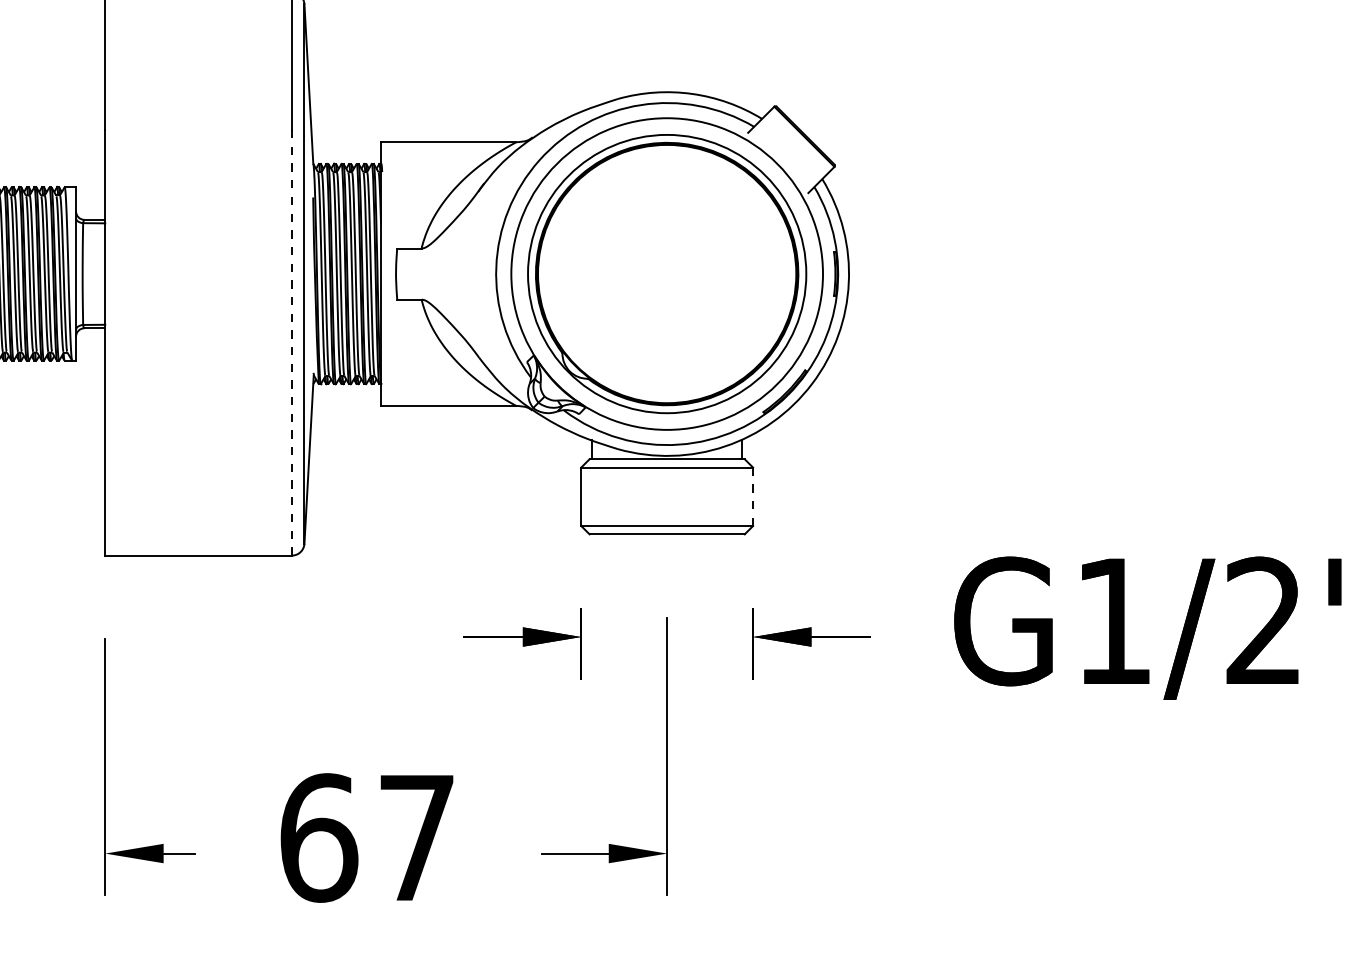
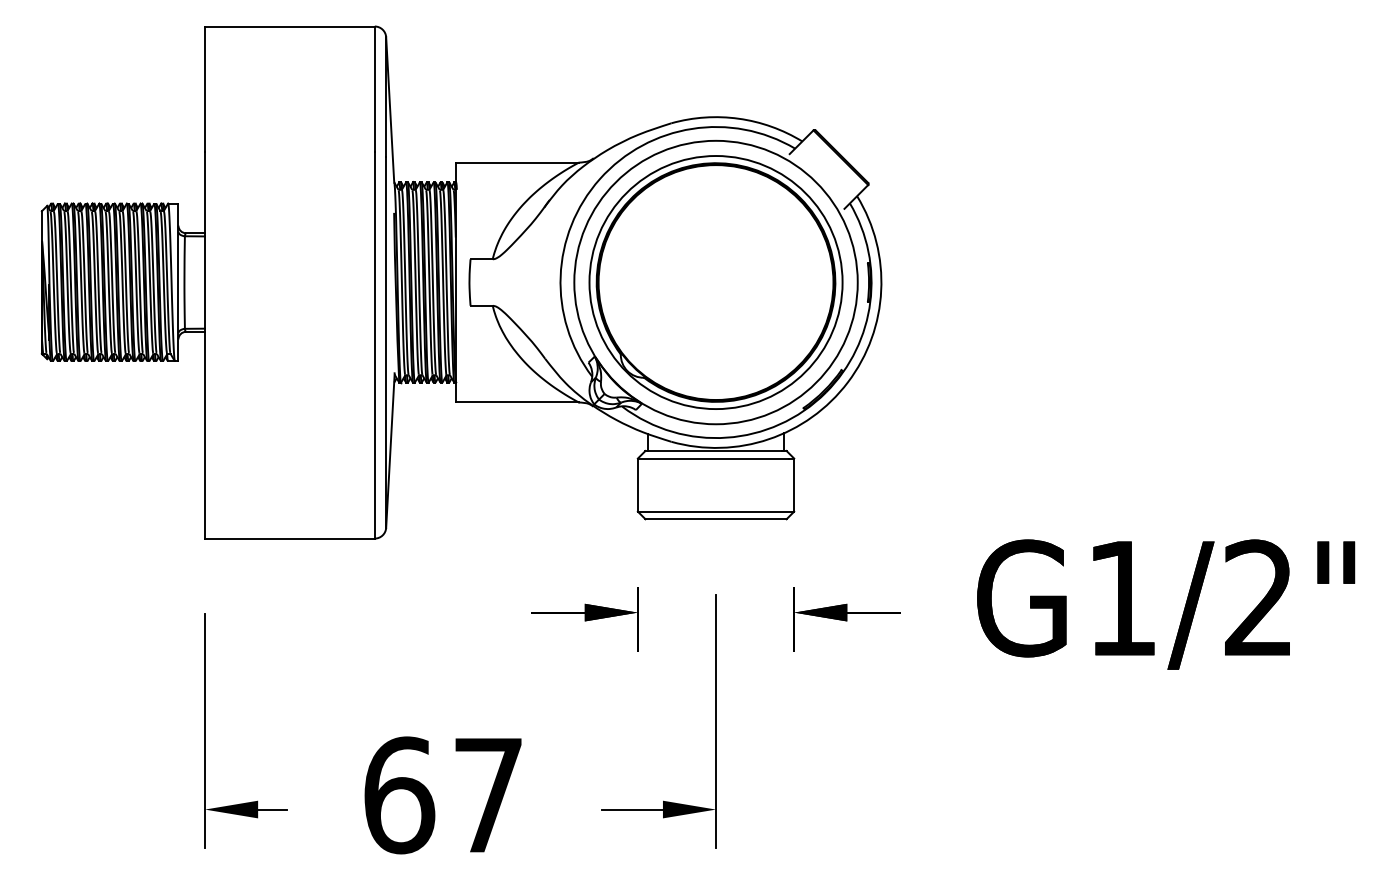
line: (291, 343) -> (374, 345), dashed -> solid
line: (753, 497) -> (794, 485), dashed -> solid

